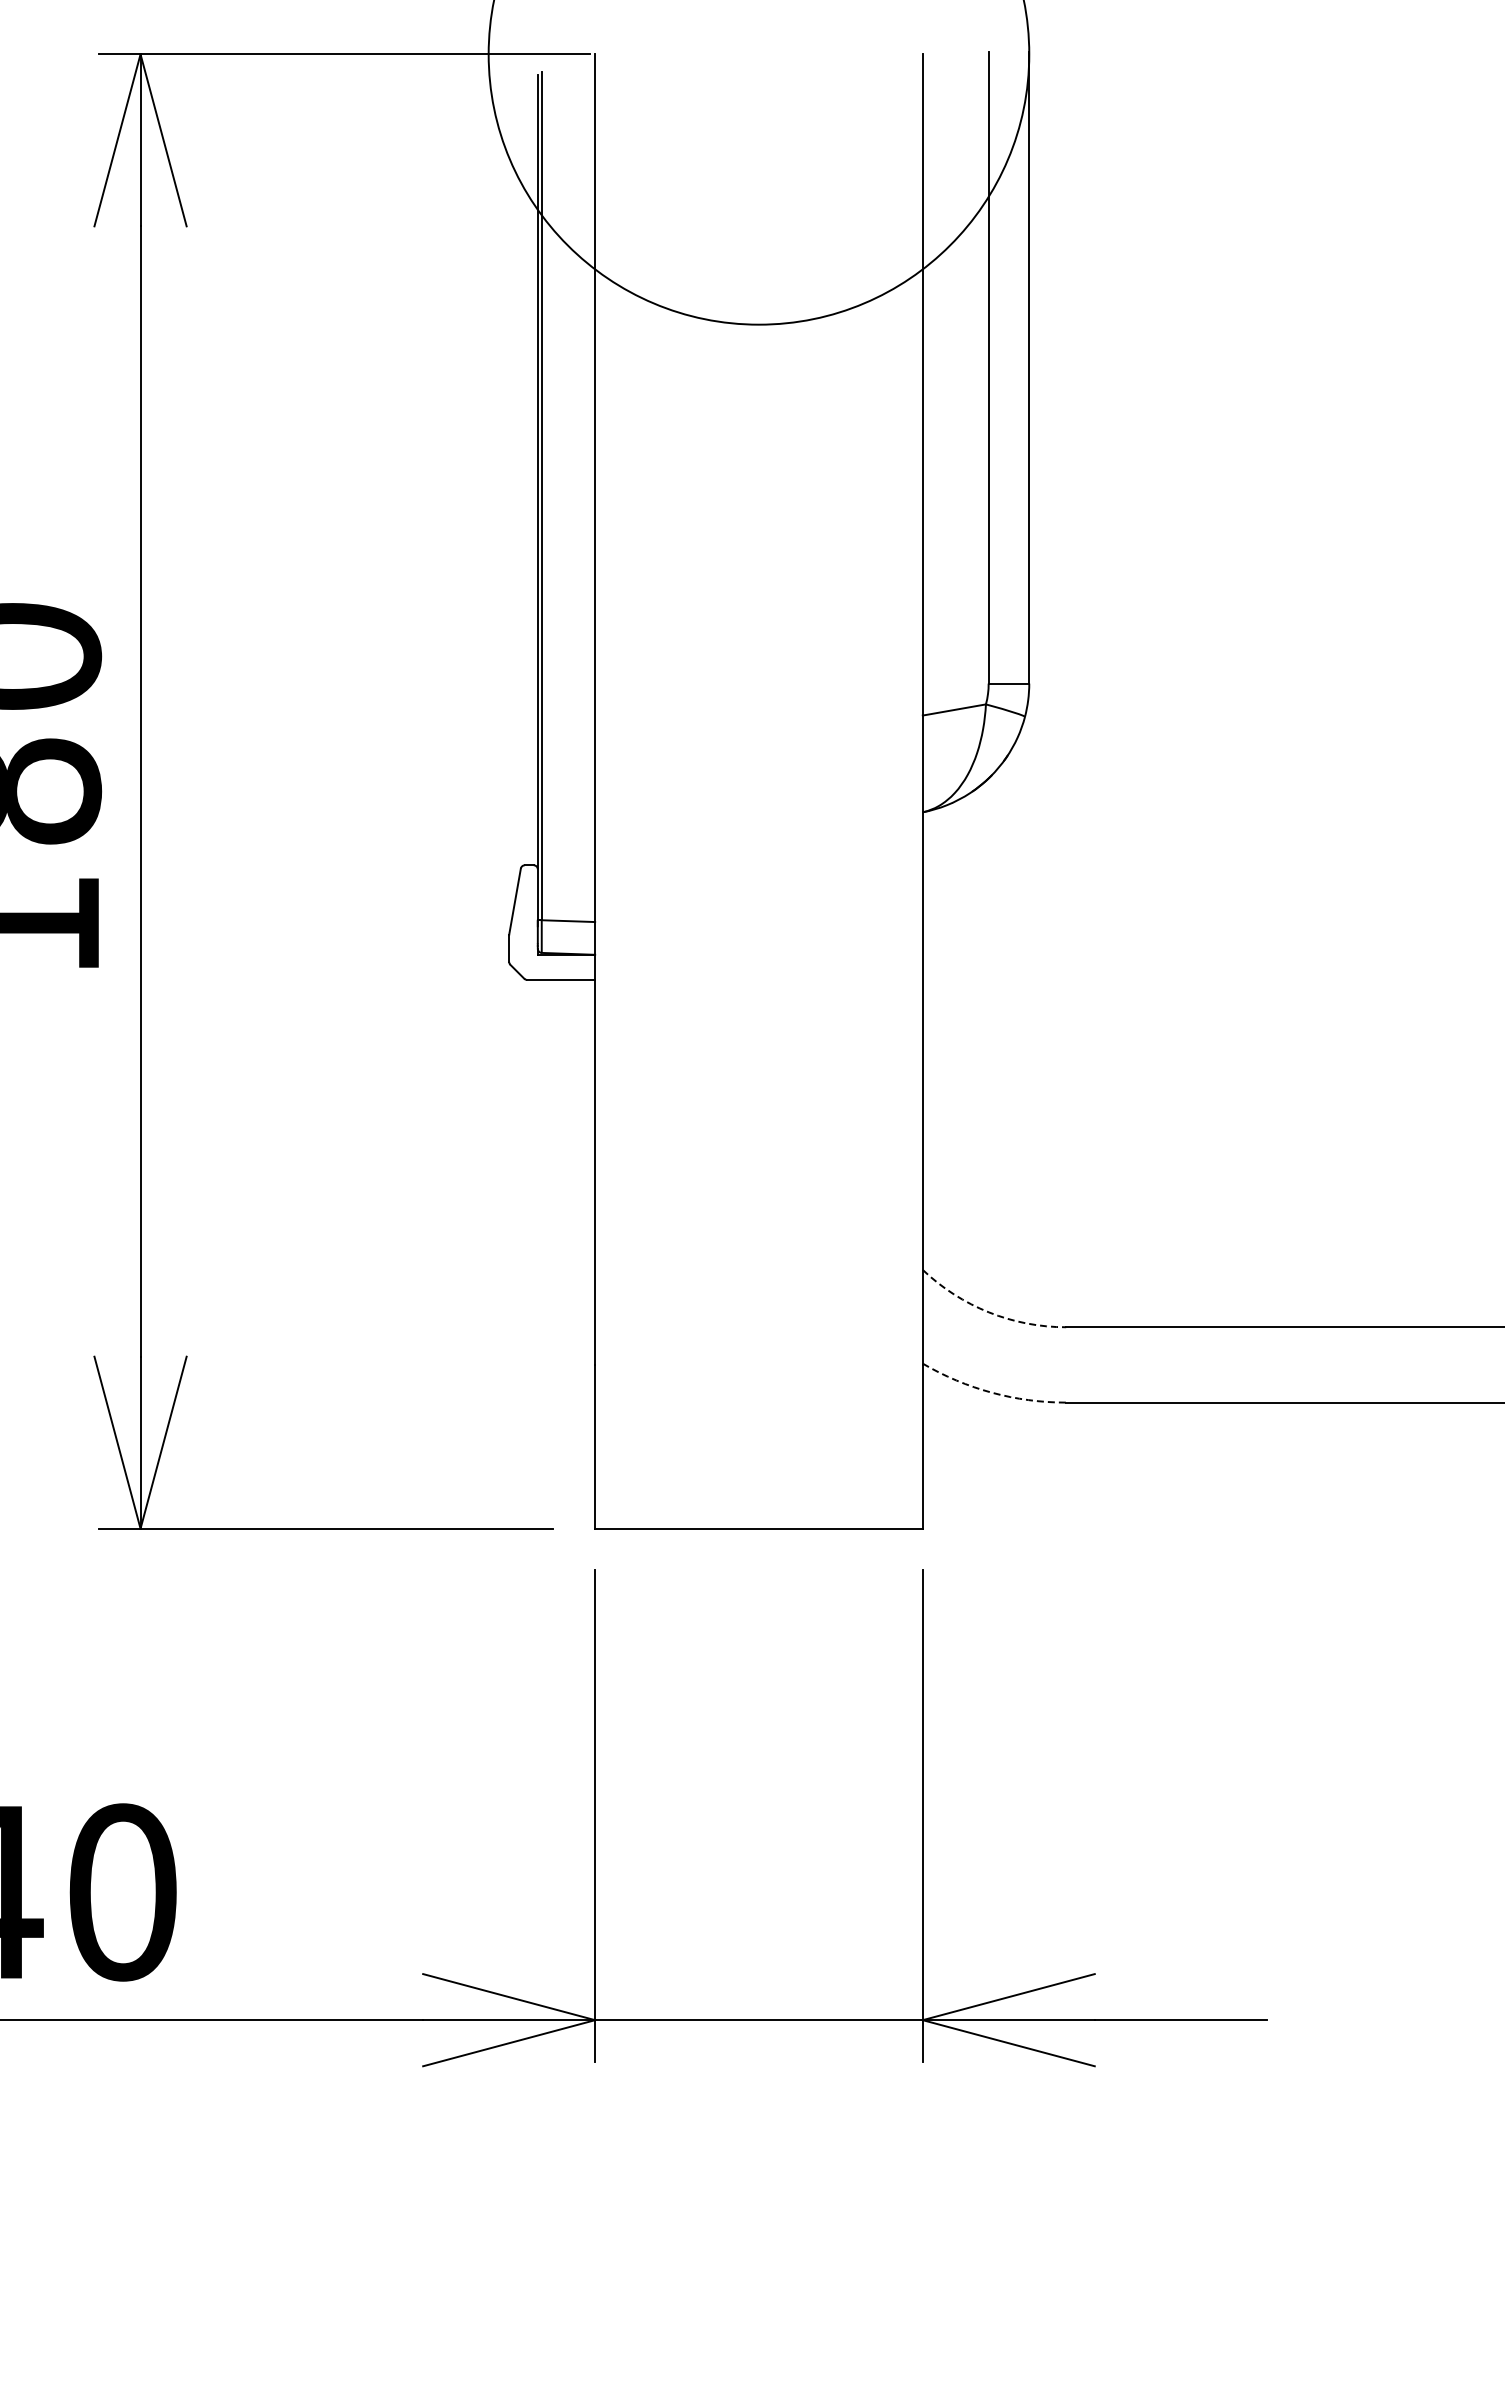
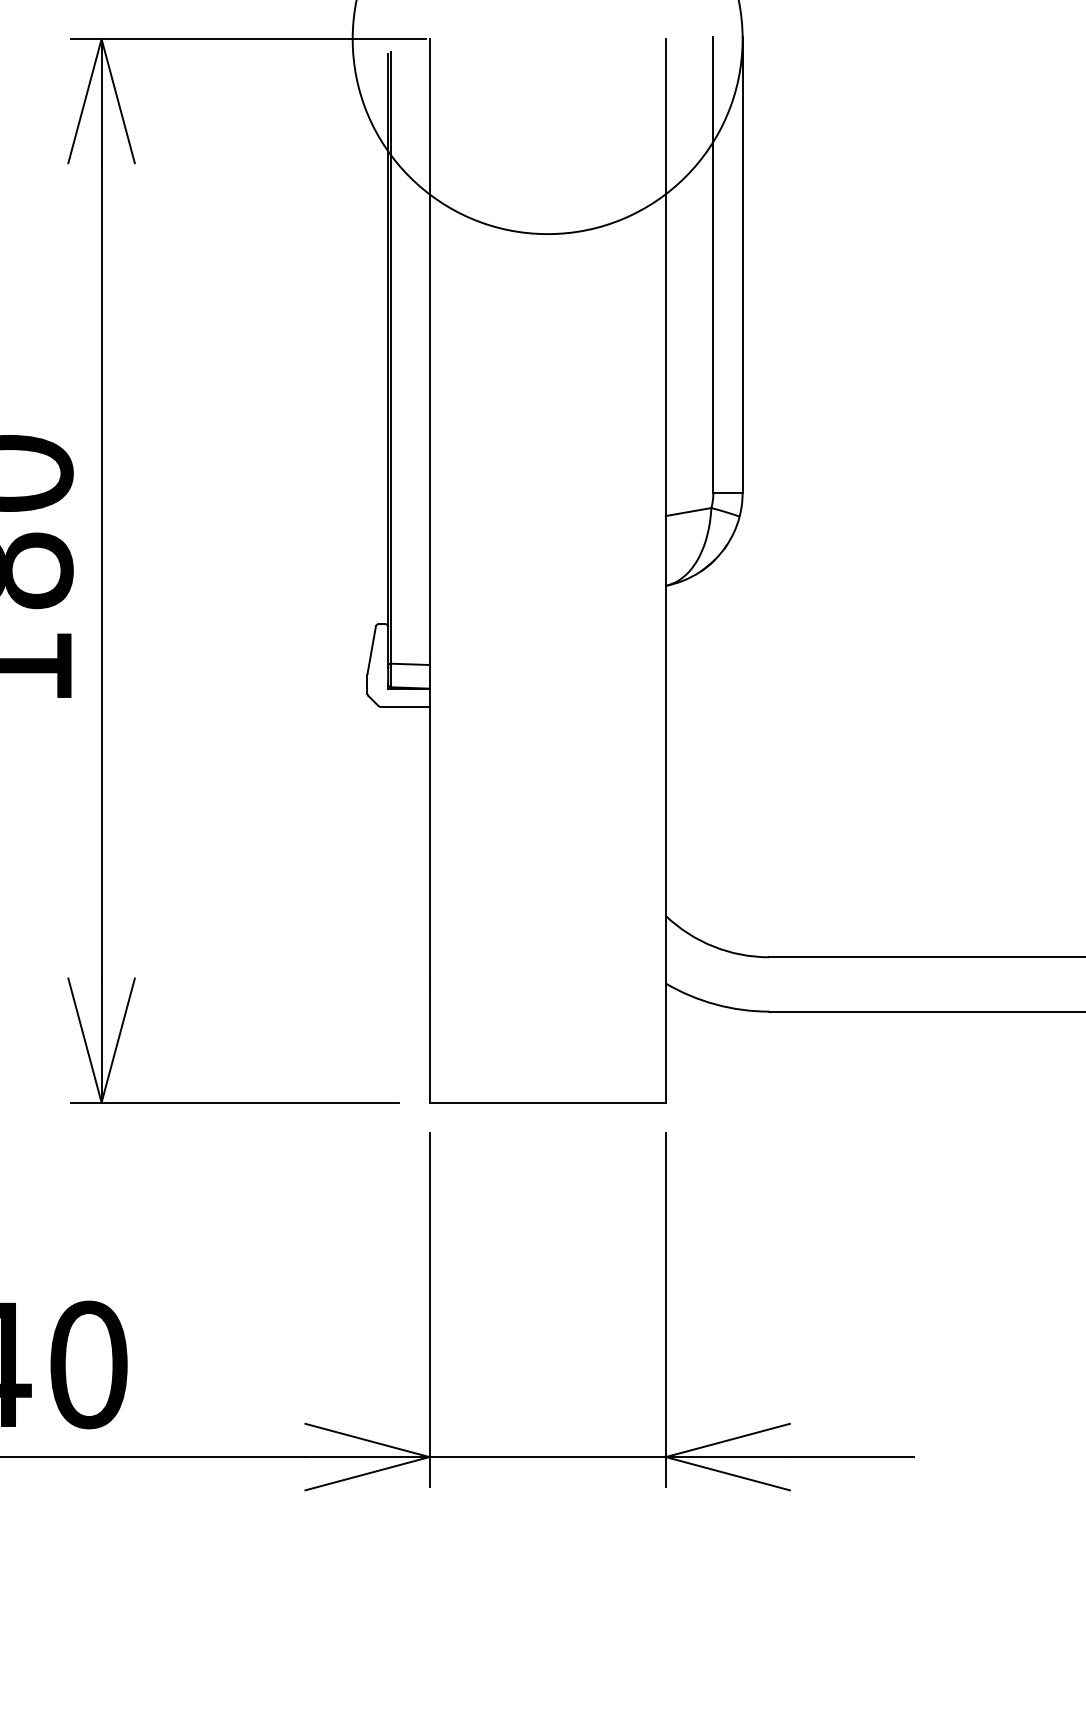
arc: (988, 1312) -> (713, 946), dashed -> solid
arc: (991, 1392) -> (715, 1004), dashed -> solid

